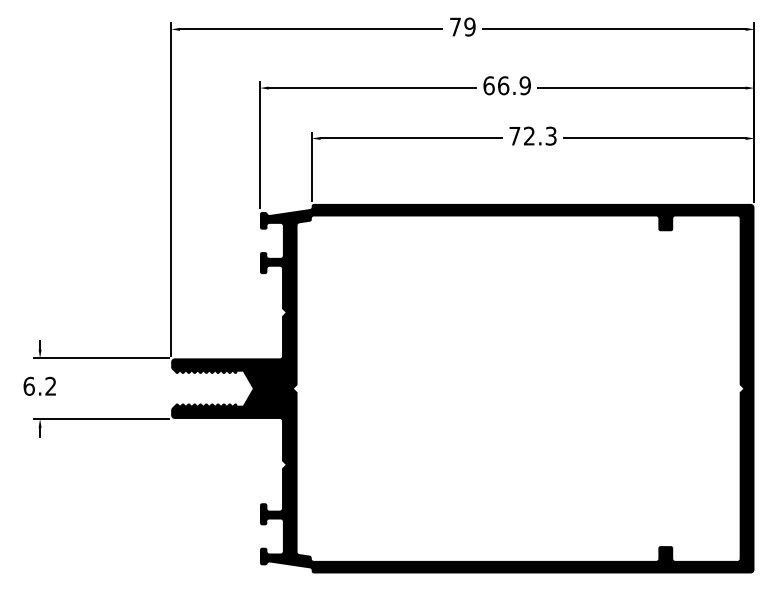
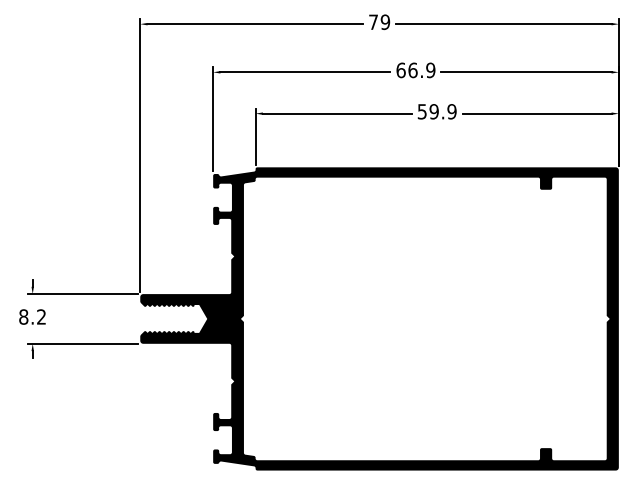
text: (532, 135) -> (436, 111), 72.3 -> 59.9
text: (28, 385) -> (23, 316), 6.2 -> 8.2

